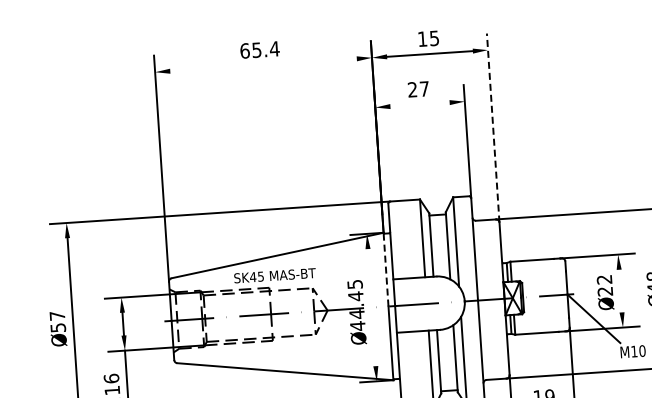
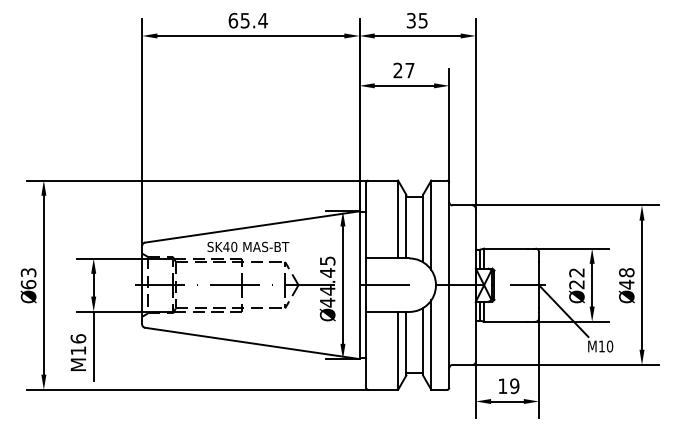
text: (421, 39) -> (410, 20), 15 -> 35
line: (263, 64) -> (250, 35), added
line: (420, 104) -> (404, 85), added
line: (492, 128) -> (475, 114), dashed -> solid
line: (386, 269) -> (359, 248), dashed -> solid
text: (261, 276) -> (234, 246), SK45 -> SK40
line: (620, 290) -> (592, 284), added
line: (371, 306) -> (342, 284), added
text: (57, 321) -> (28, 278), 57 -> 63

